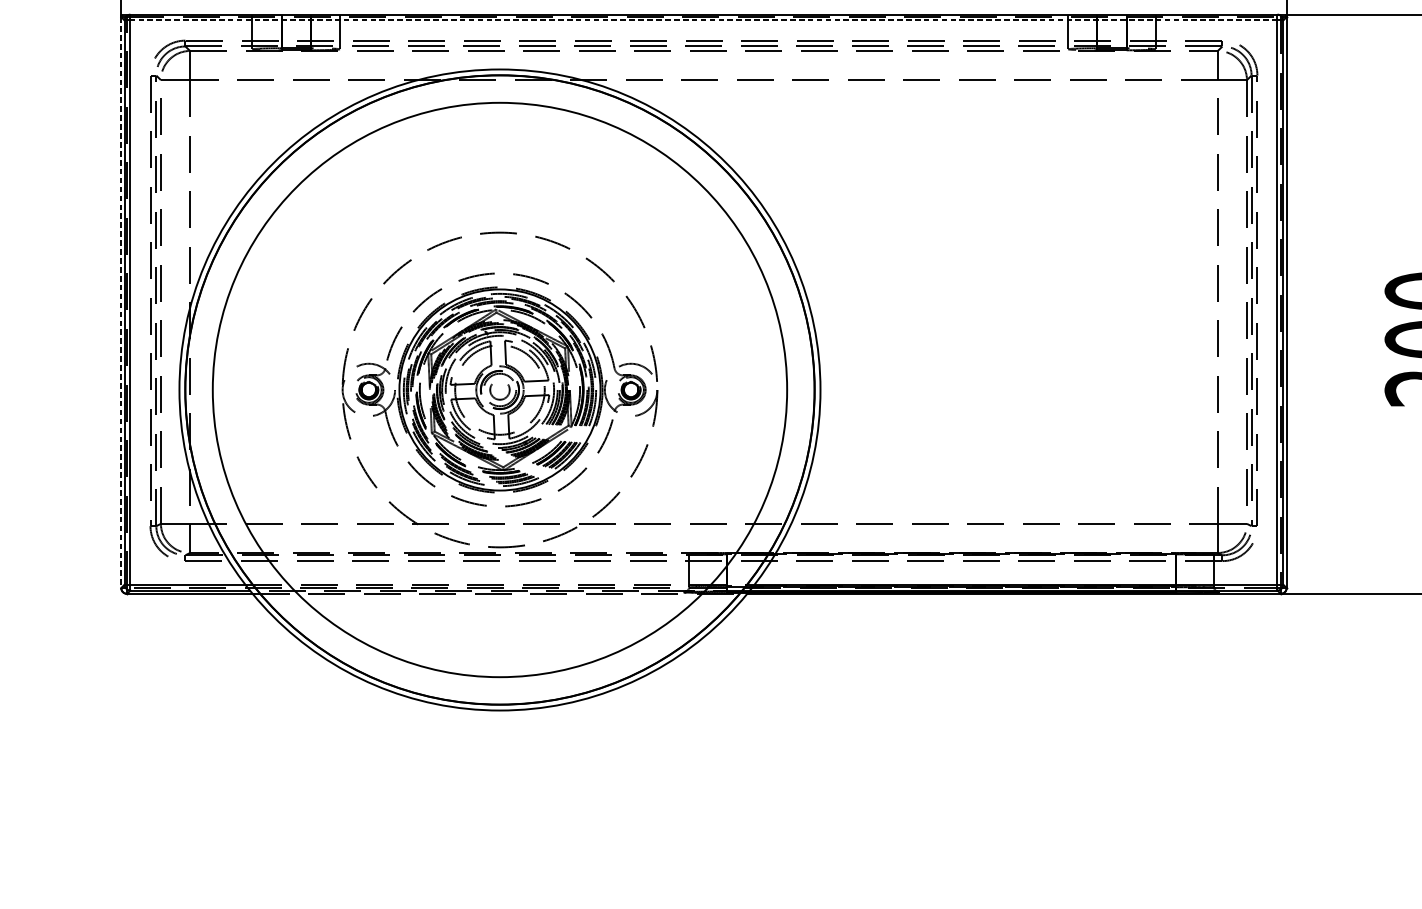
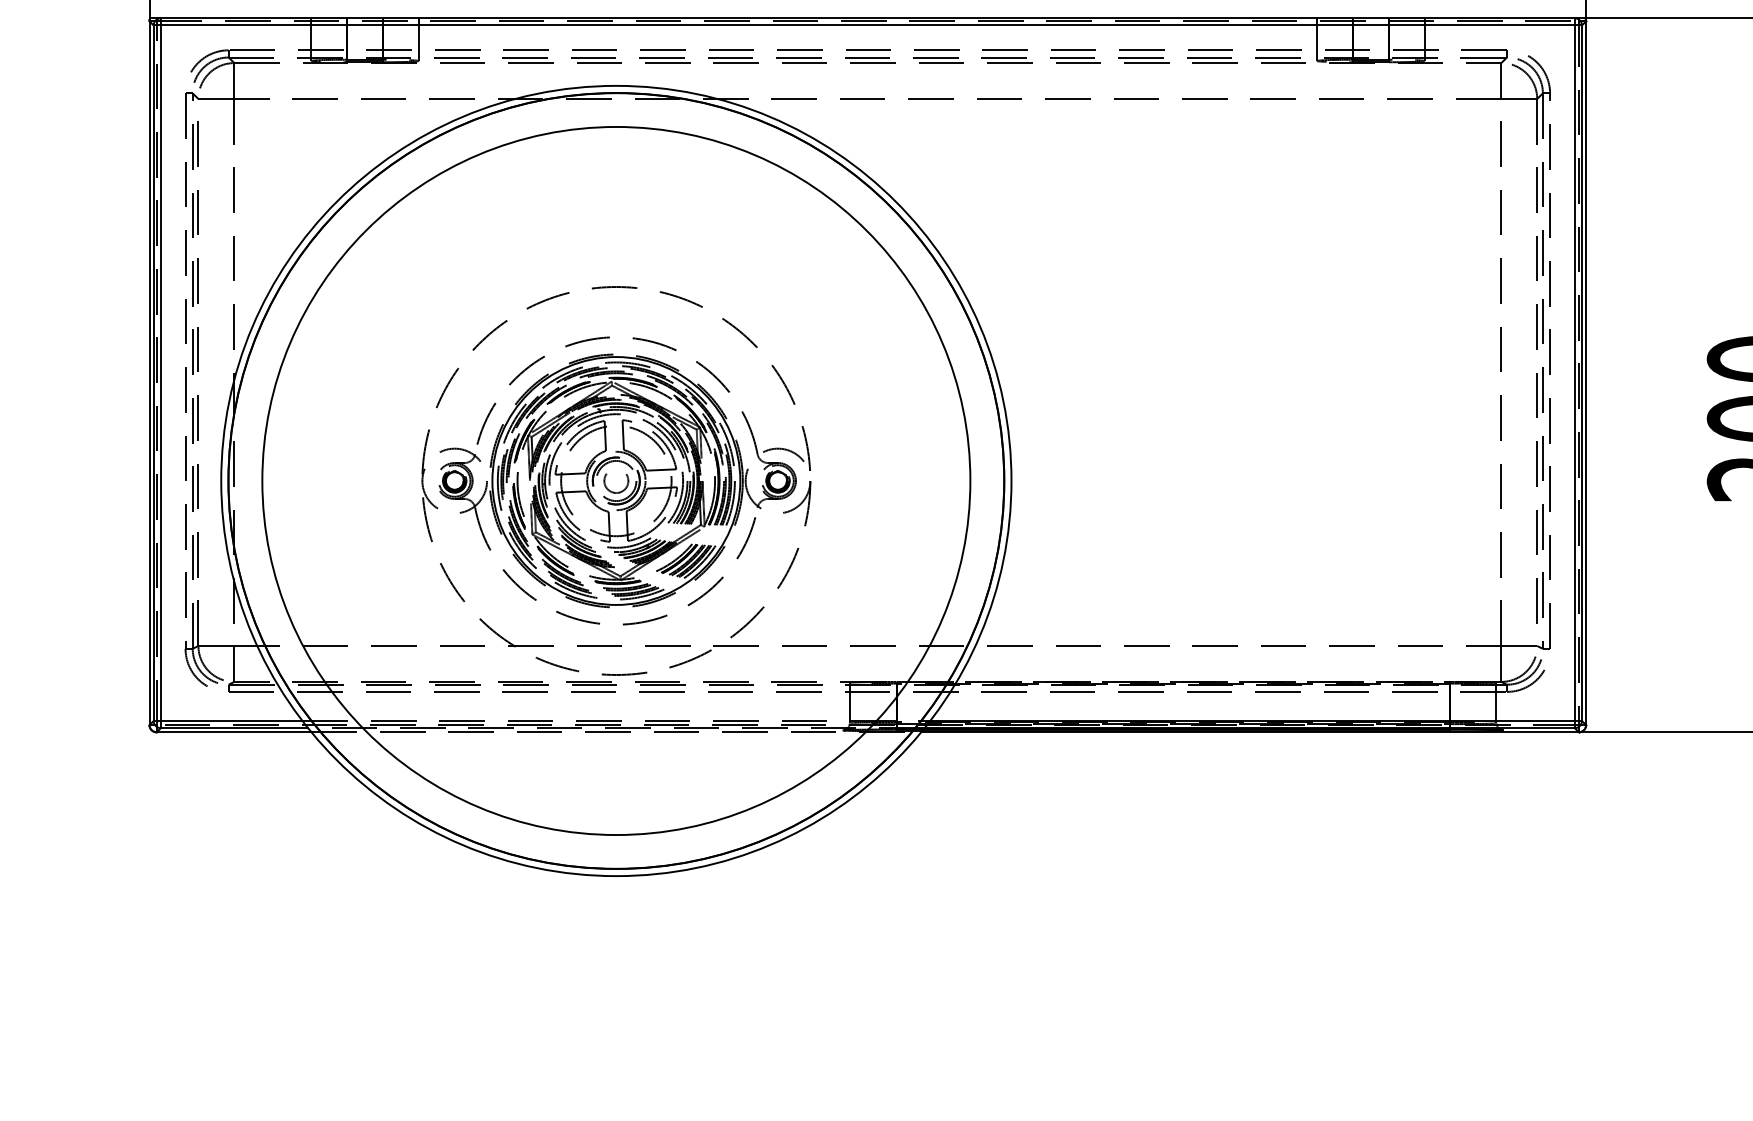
line: (703, 20) -> (867, 25), dashed -> solid
line: (121, 302) -> (149, 373), dashed -> solid

